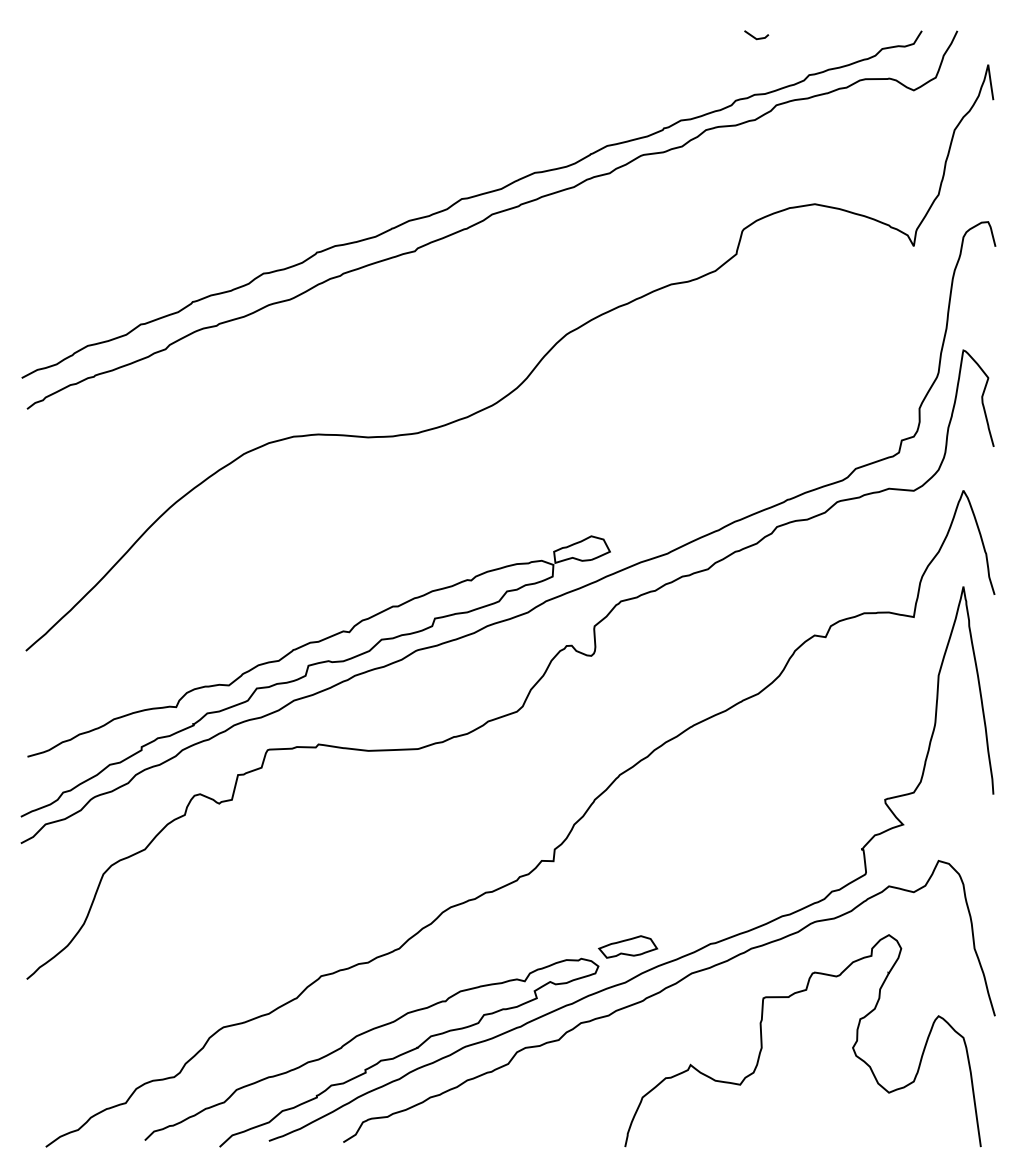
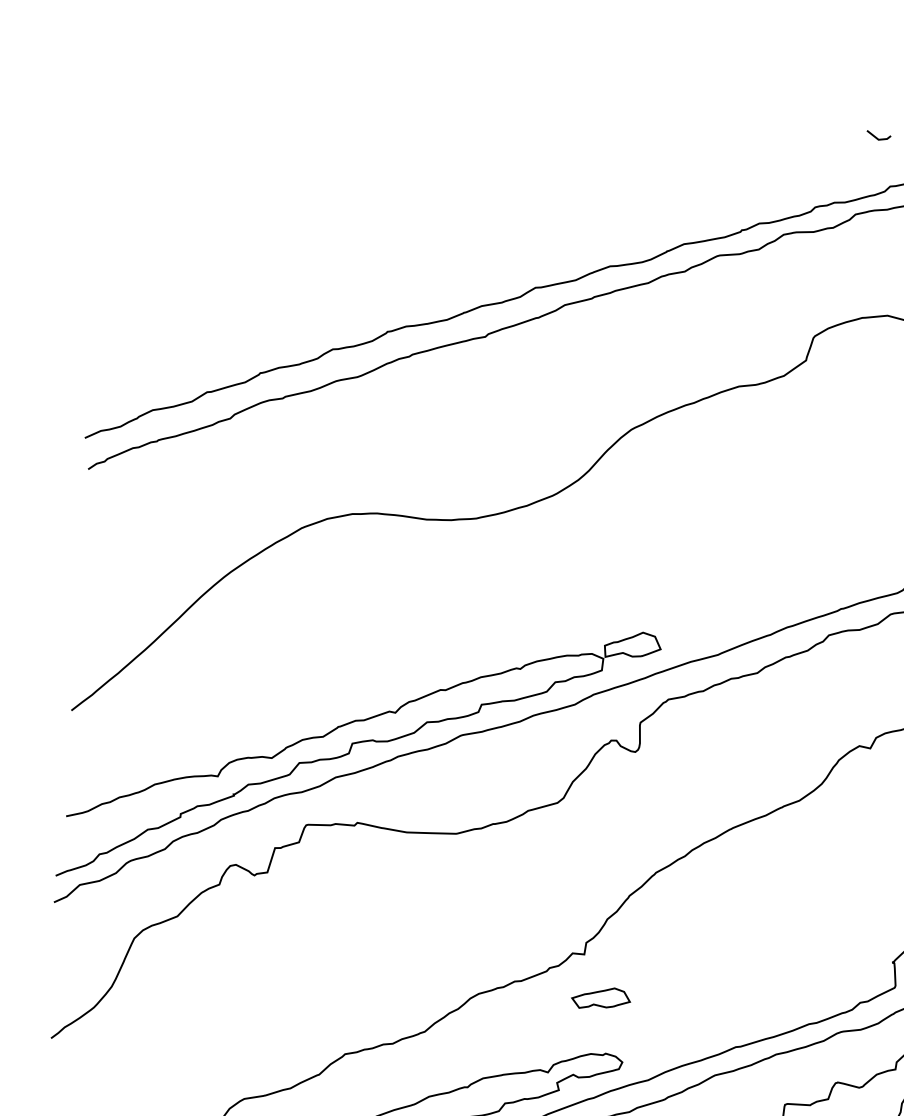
line: (754, 36) -> (876, 136), moved
part: (628, 946) -> (601, 997), moved

